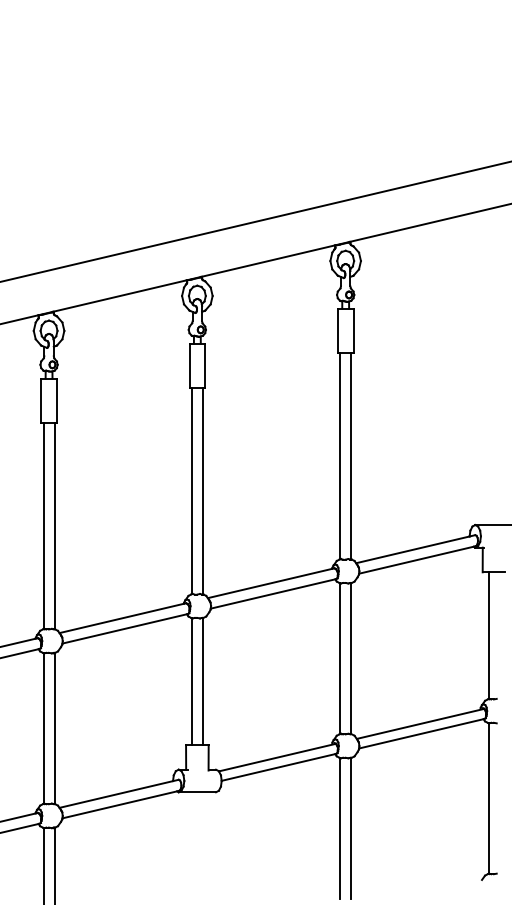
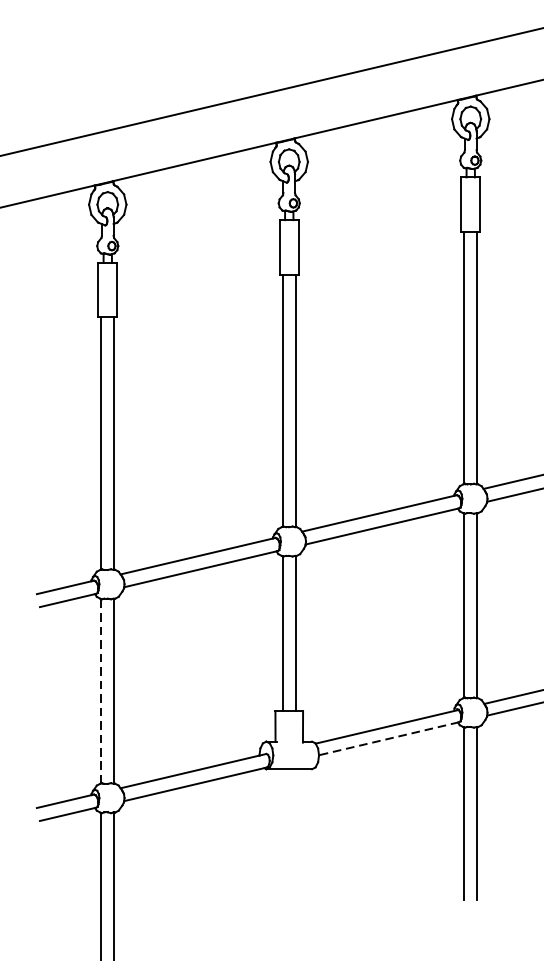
line: (43, 728) -> (100, 691), solid -> dashed
line: (278, 767) -> (388, 738), solid -> dashed

